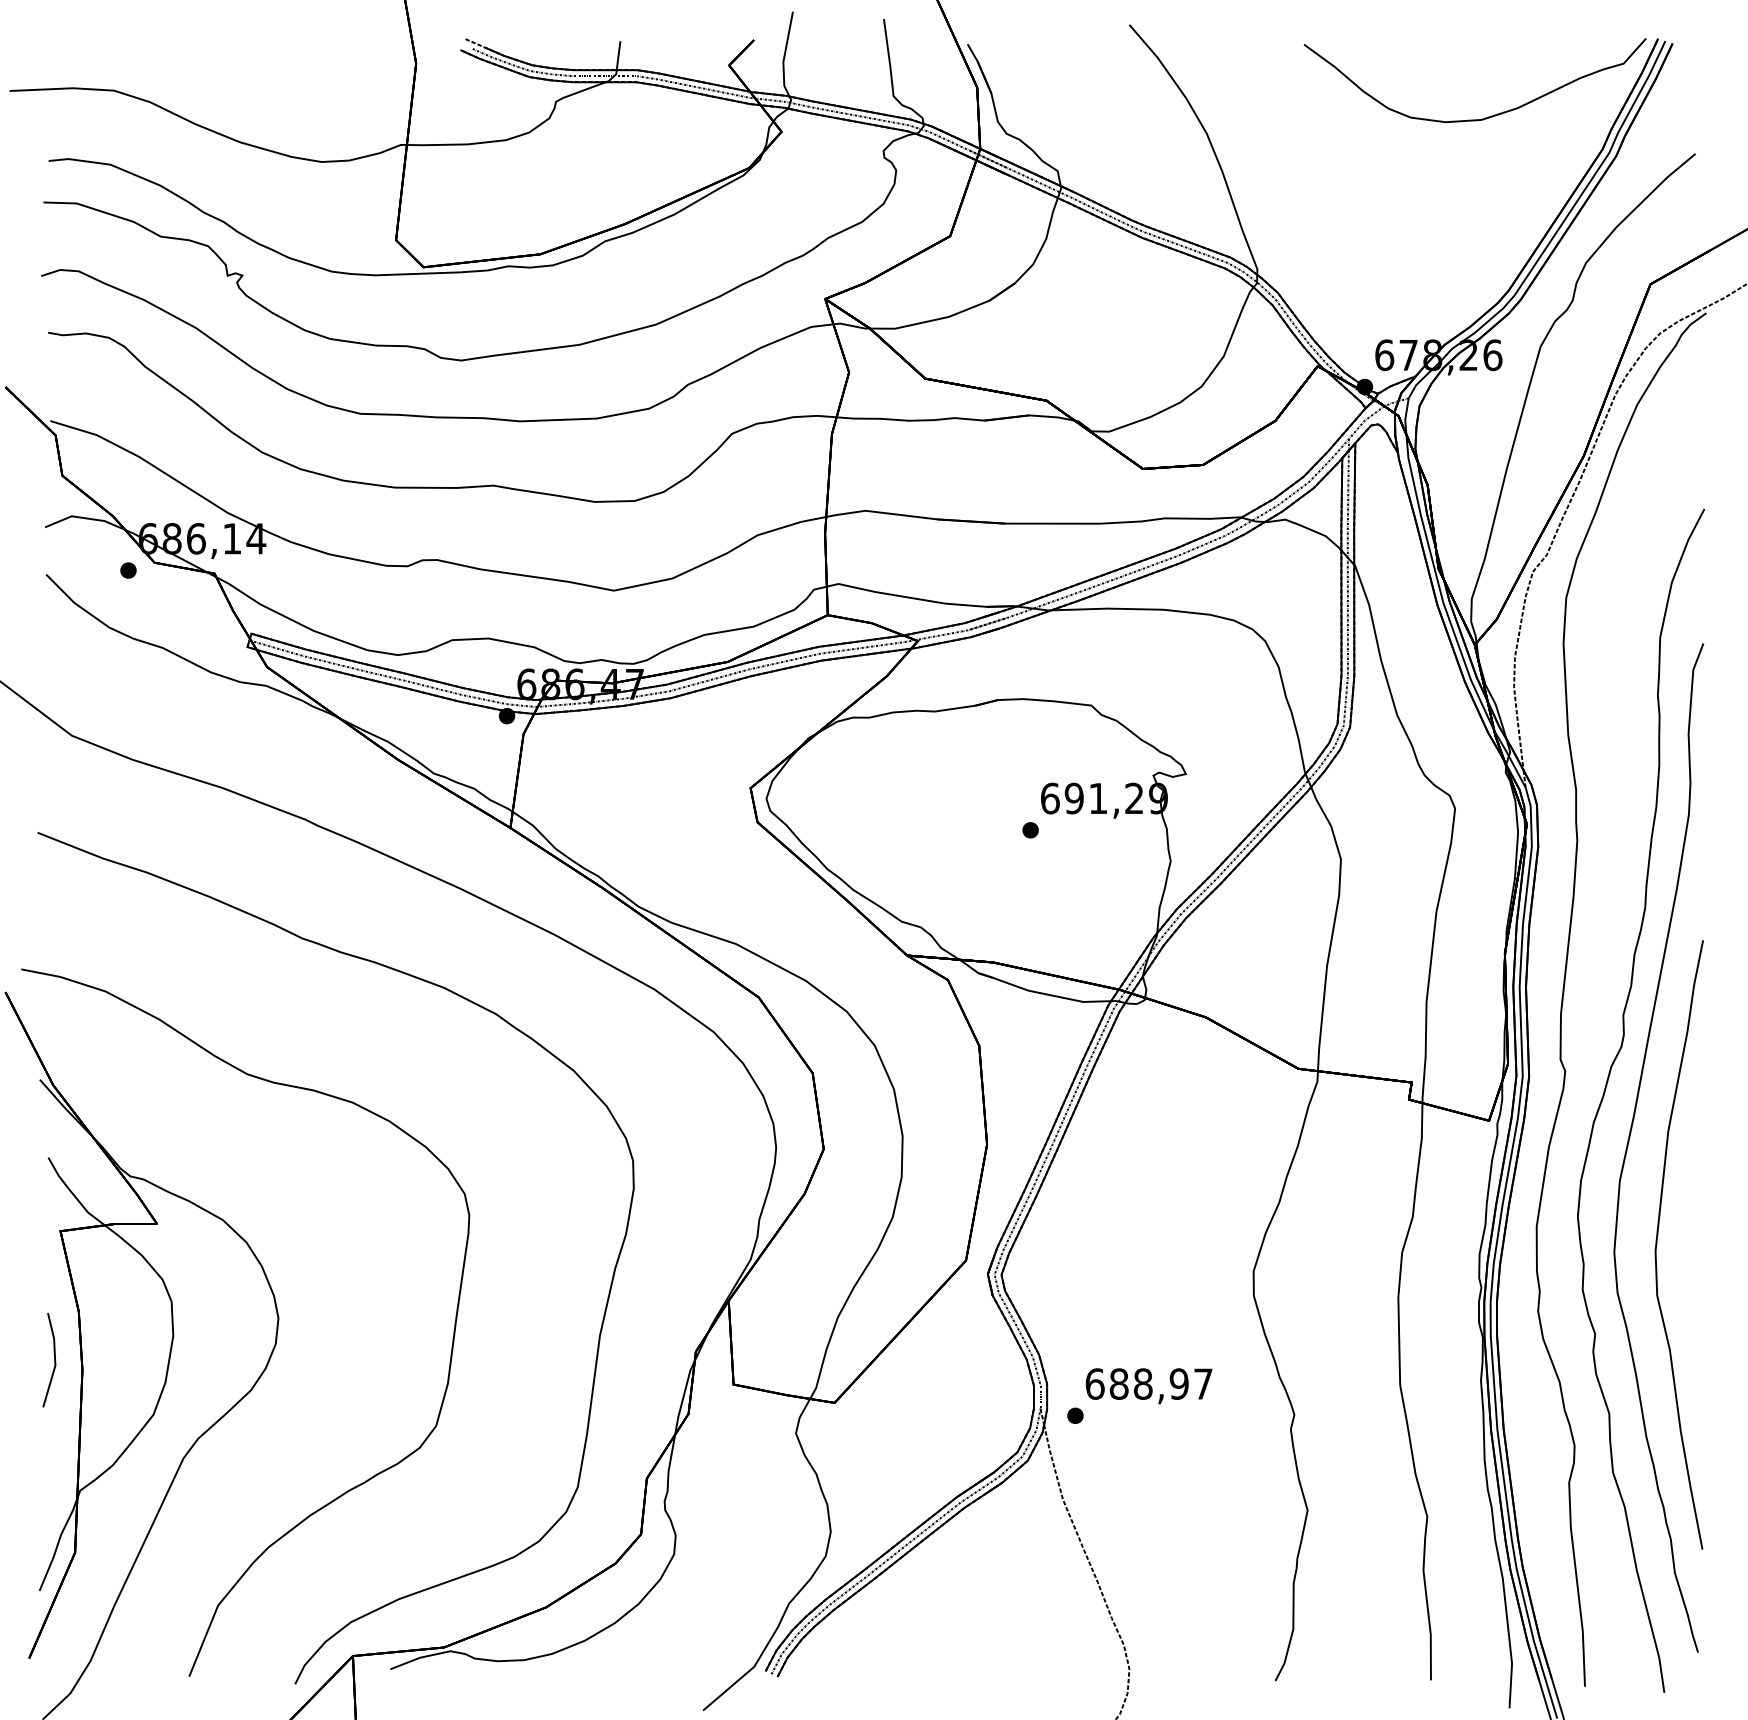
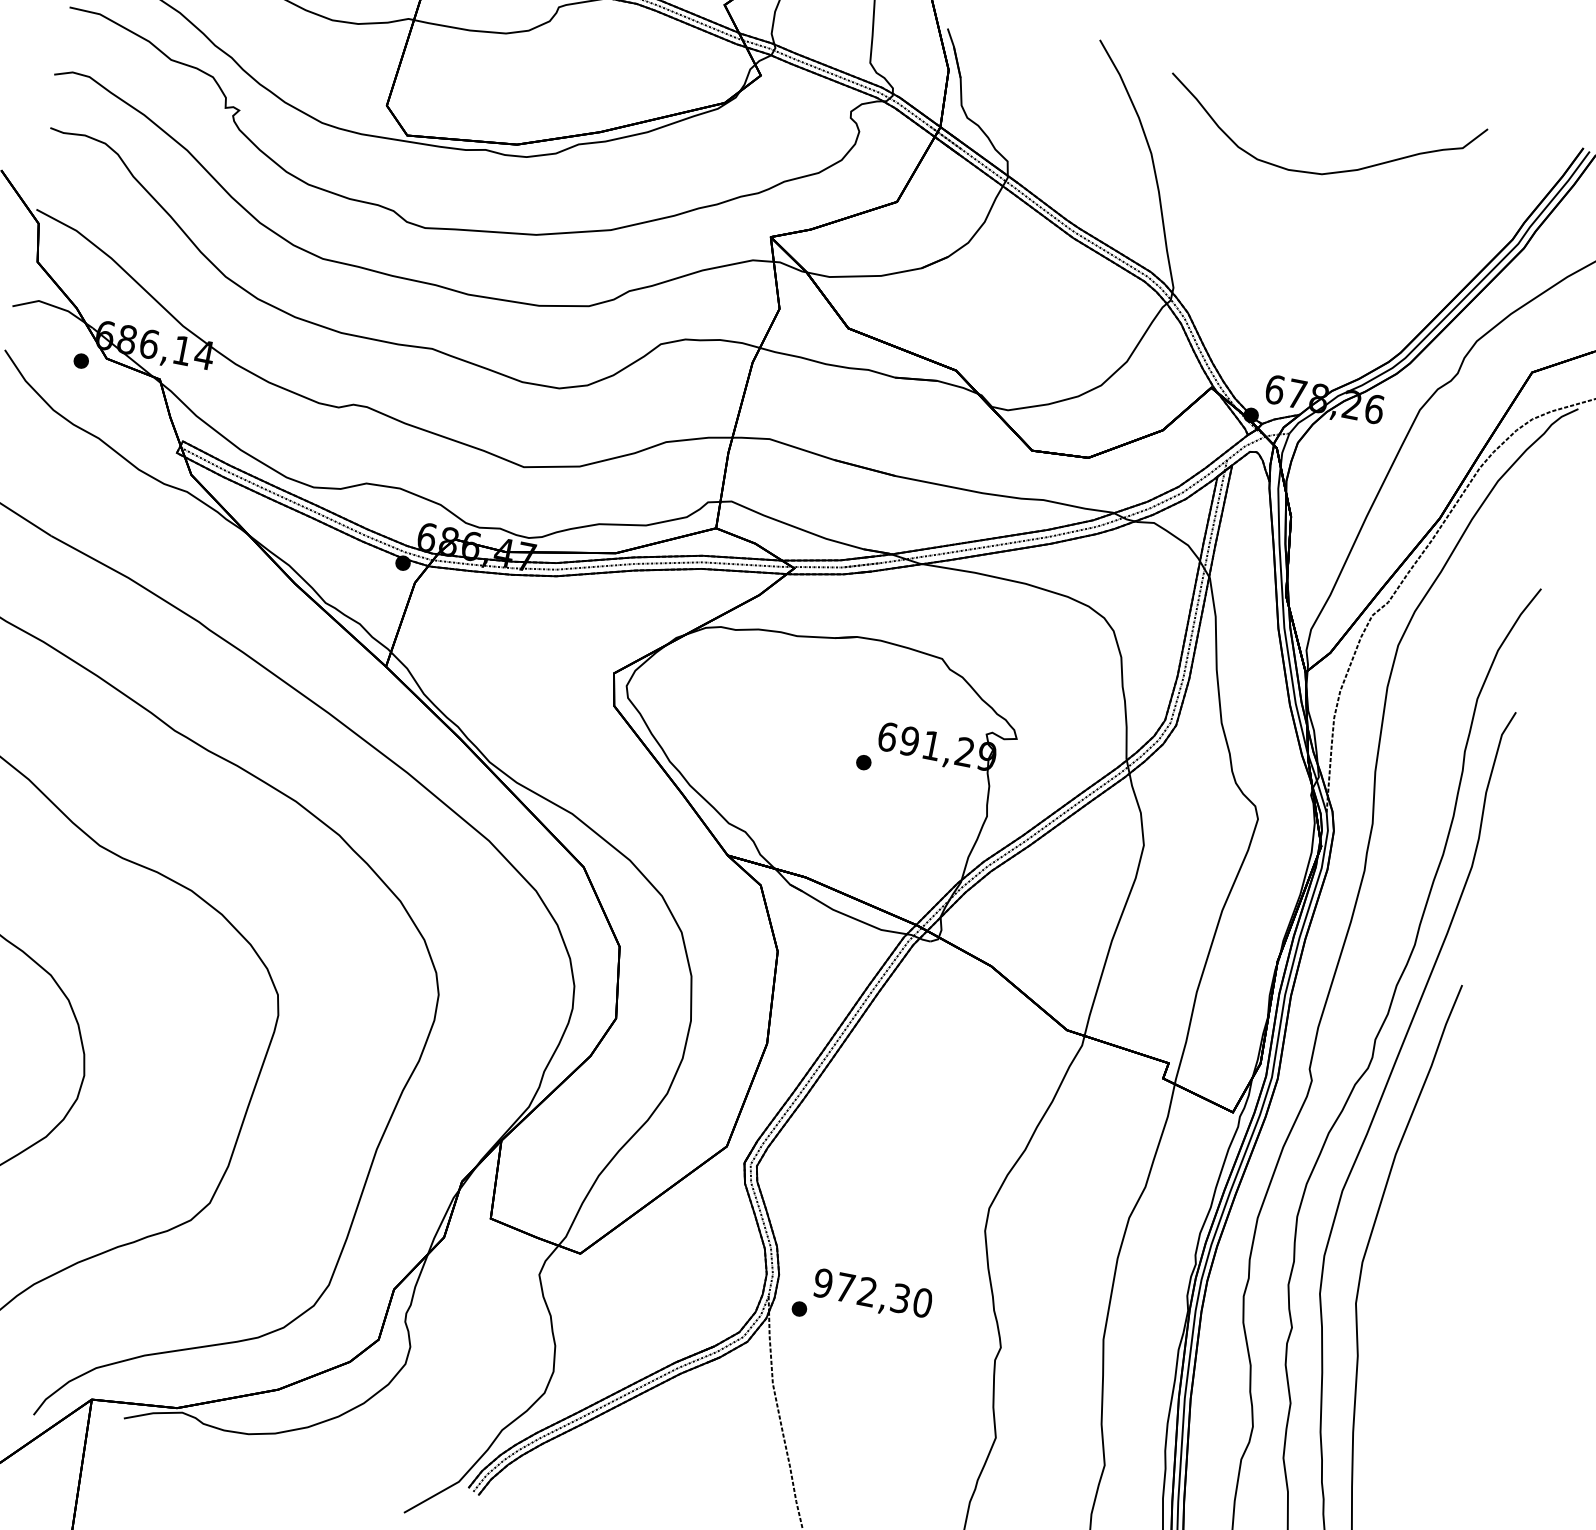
curve: (1485, 117) -> (1326, 172), moved
text: (1148, 1383) -> (872, 1292), 688,97 -> 972,30

